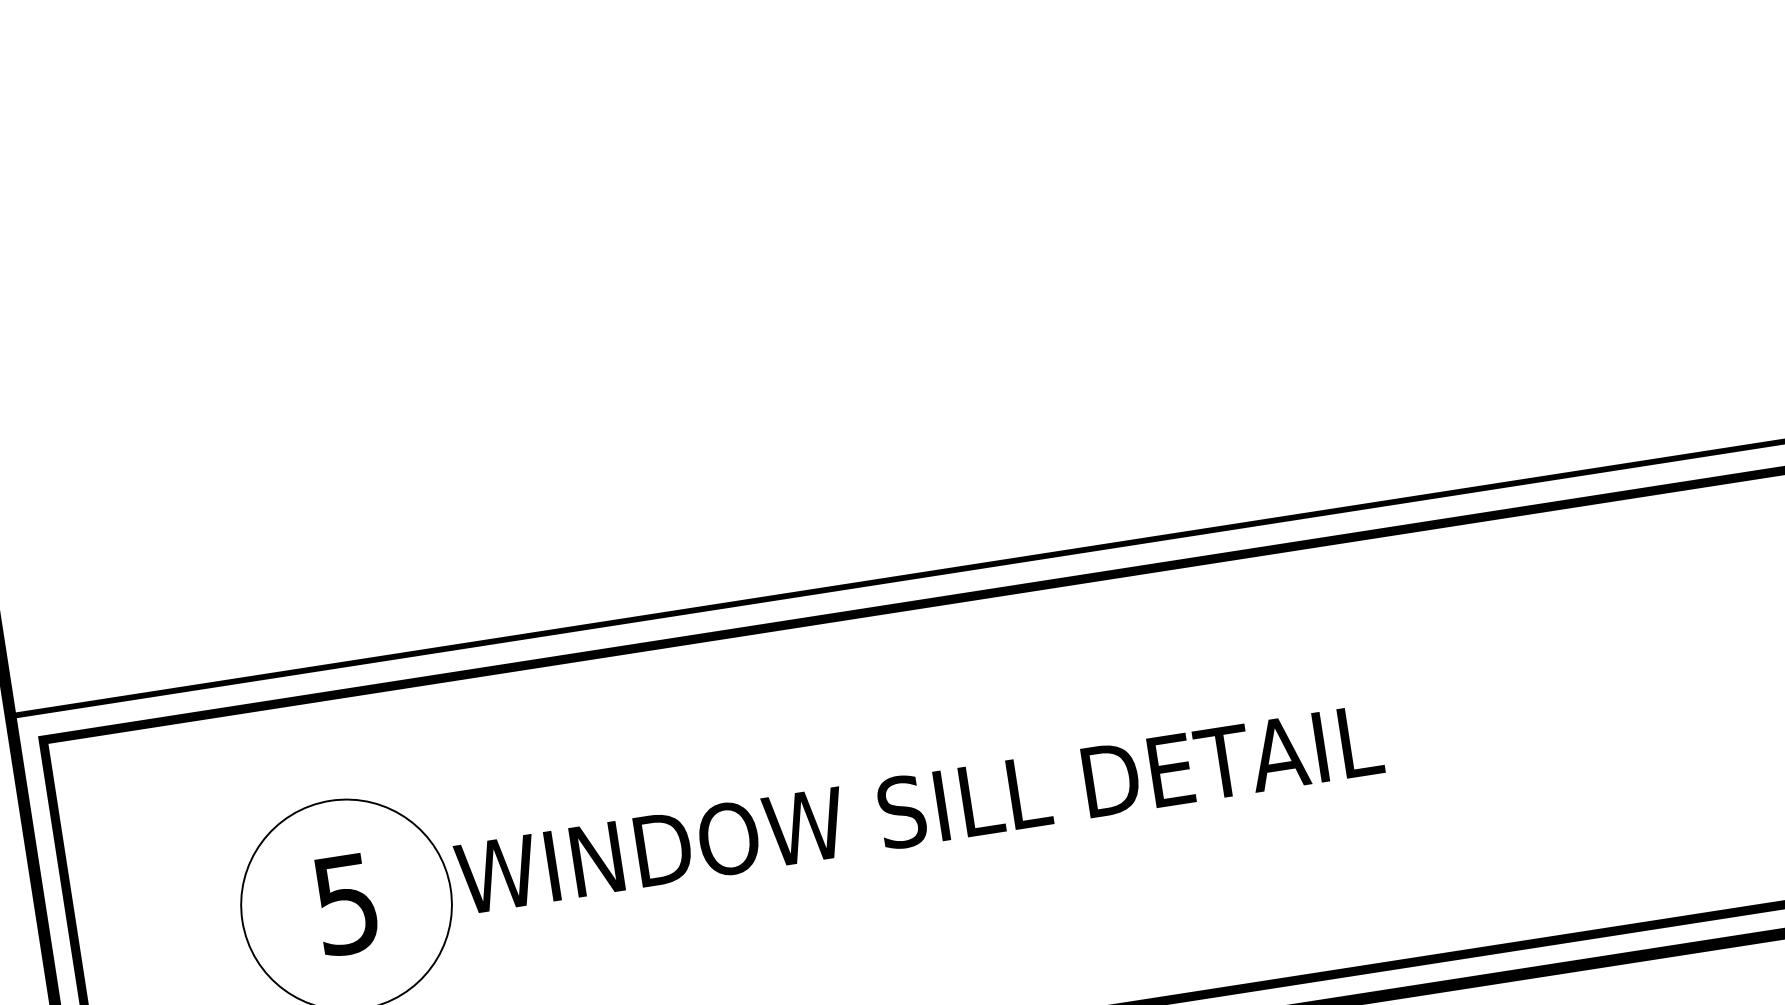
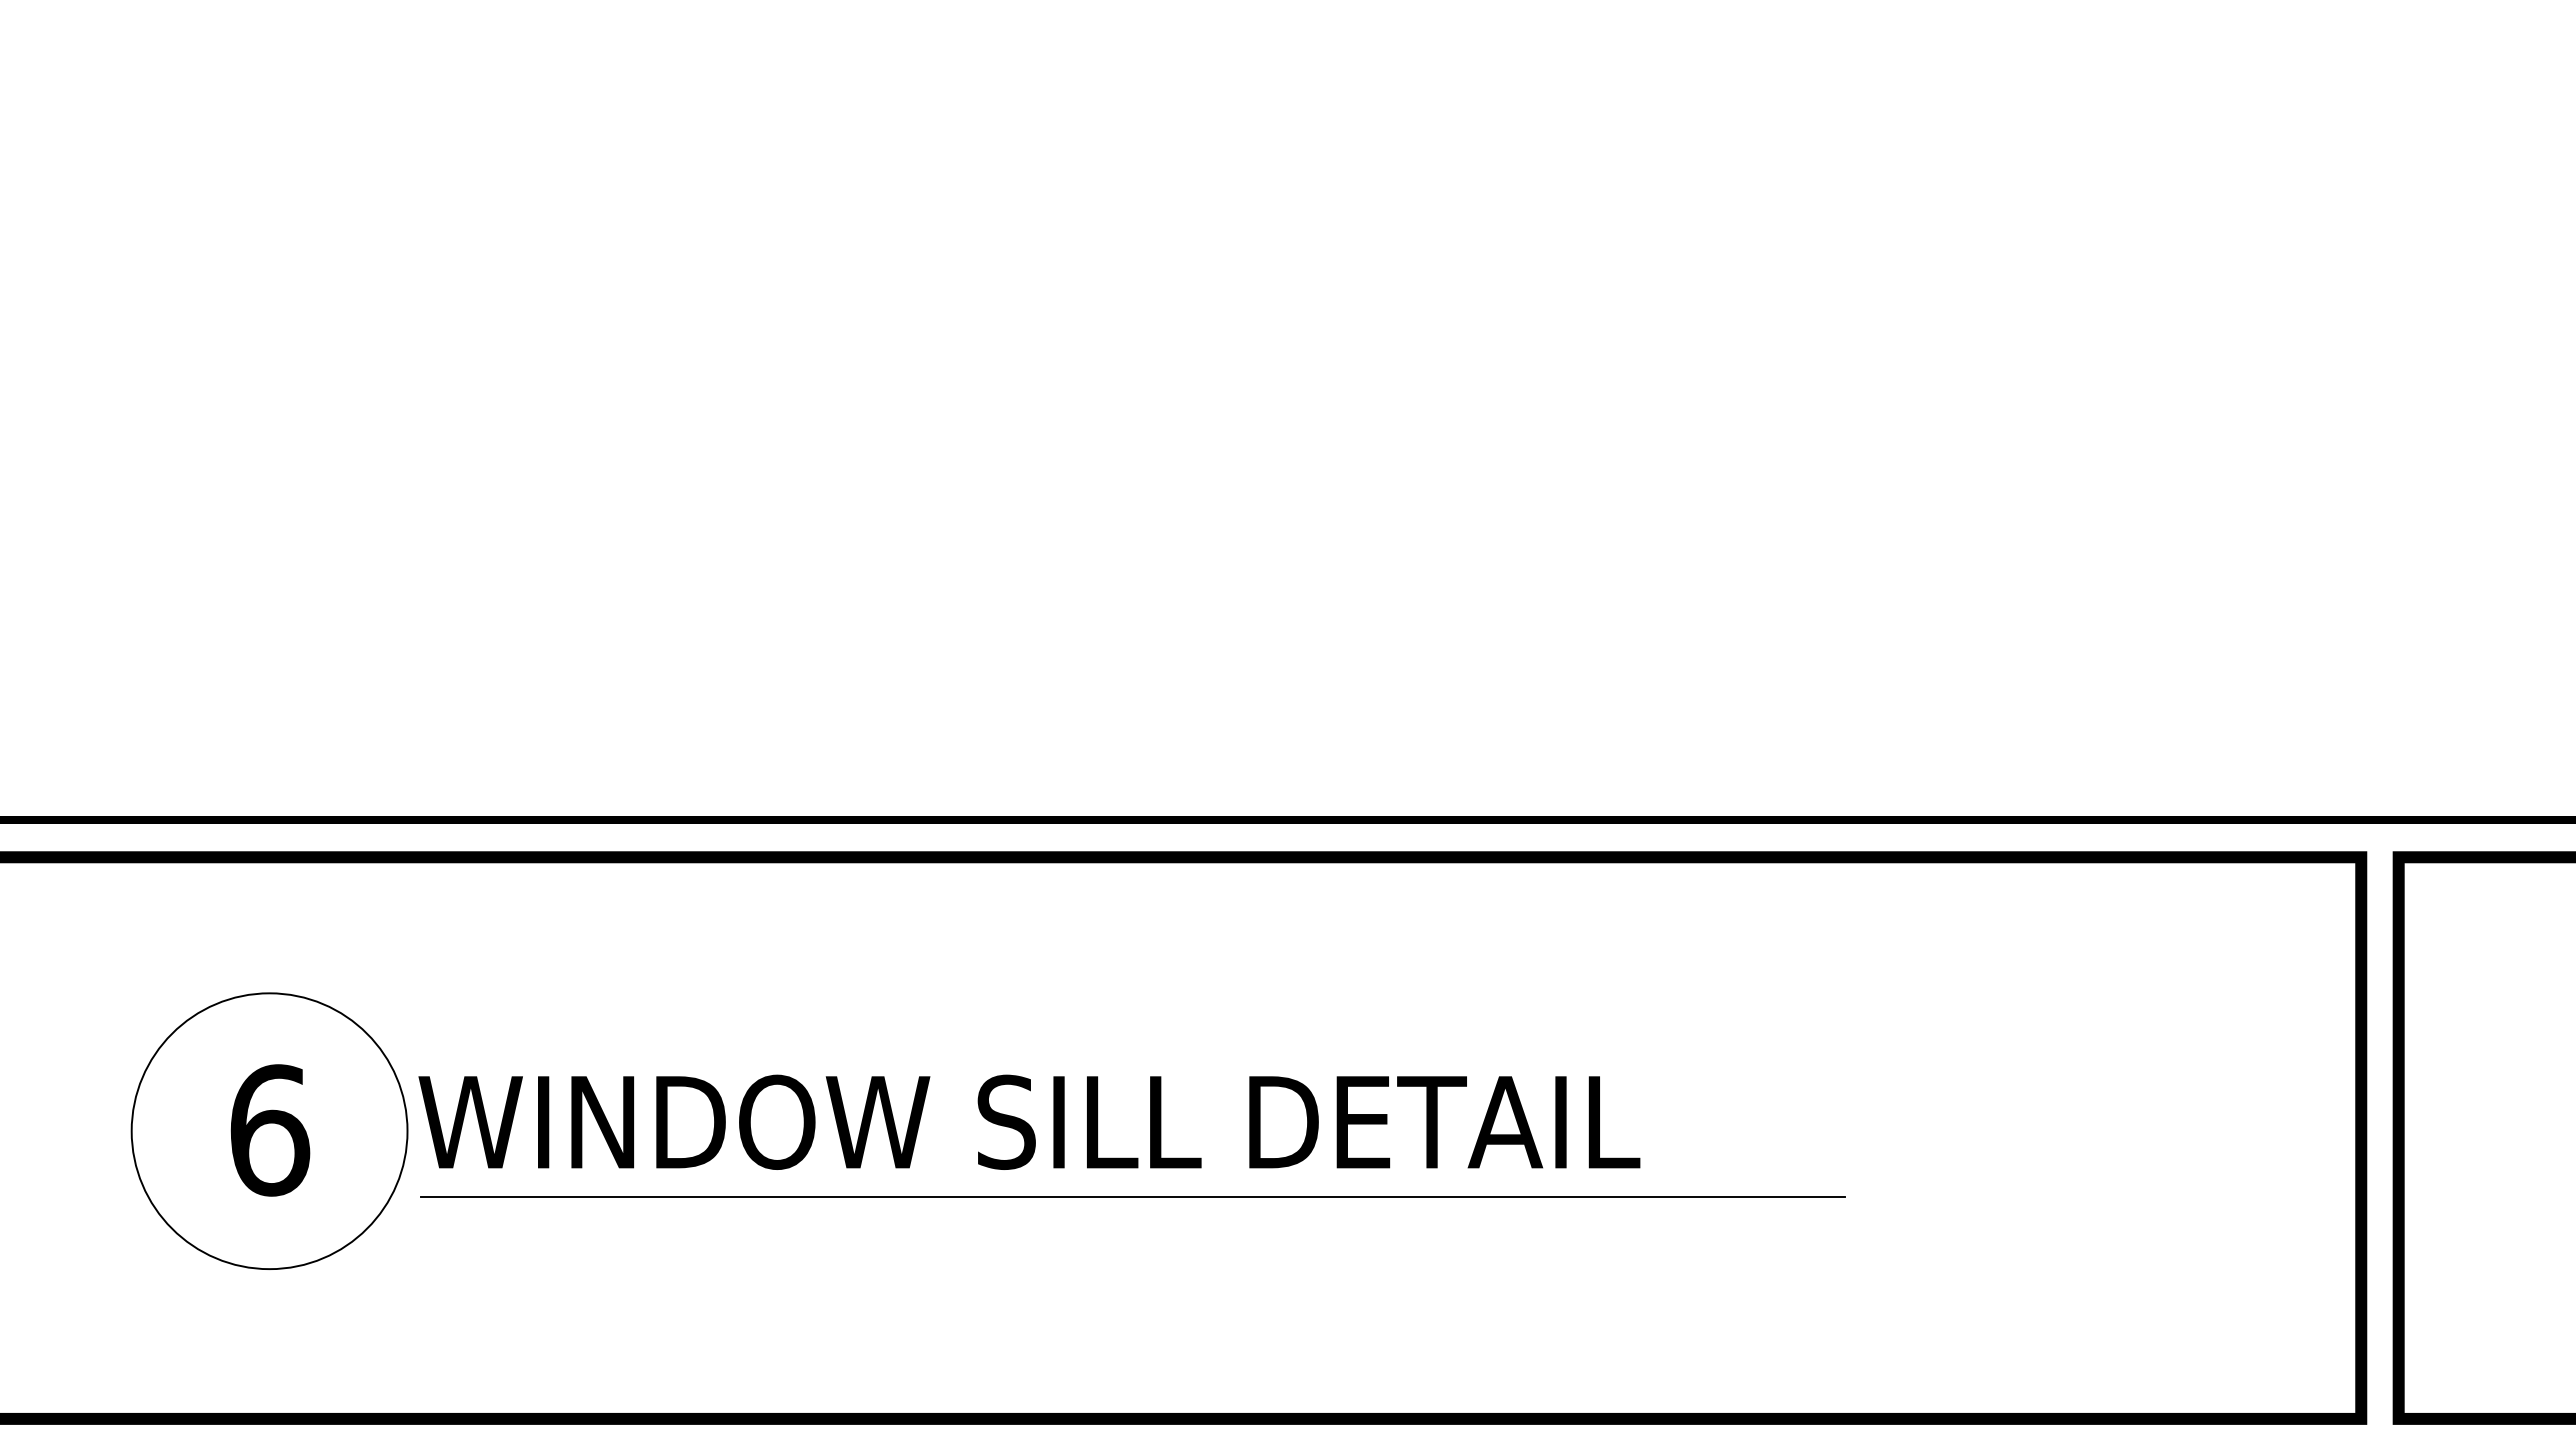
line: (1005, 854) -> (1132, 1197), added
text: (347, 904) -> (270, 1130), 5 -> 6

